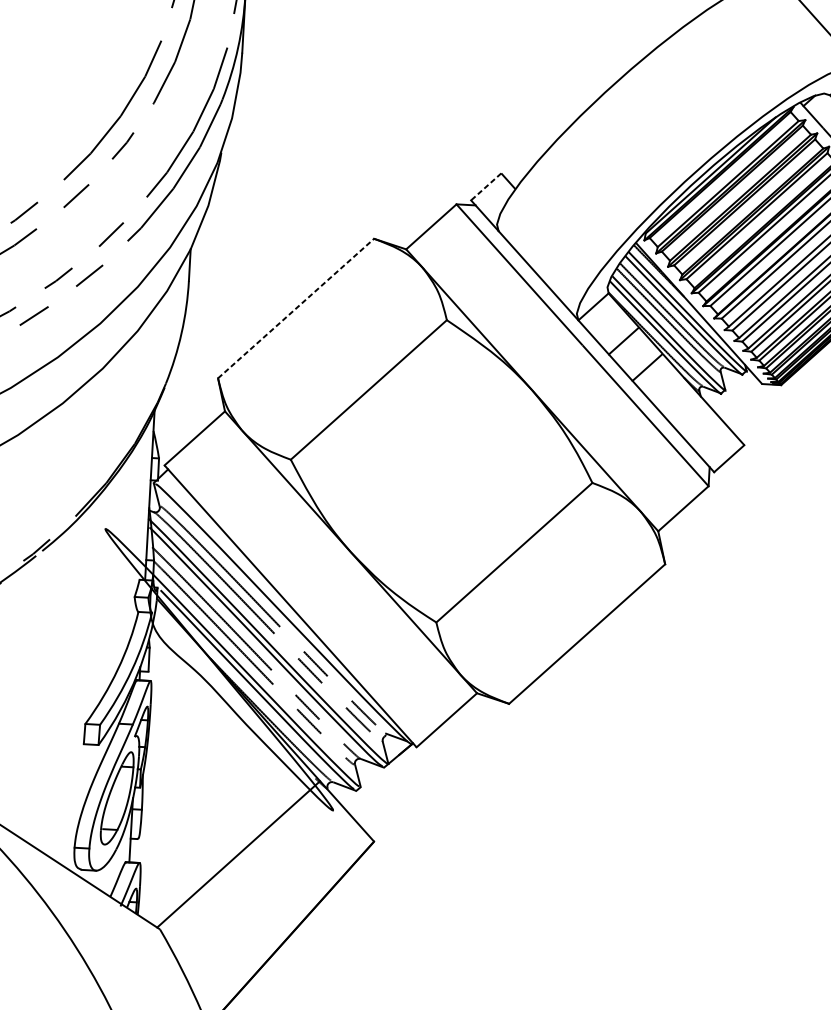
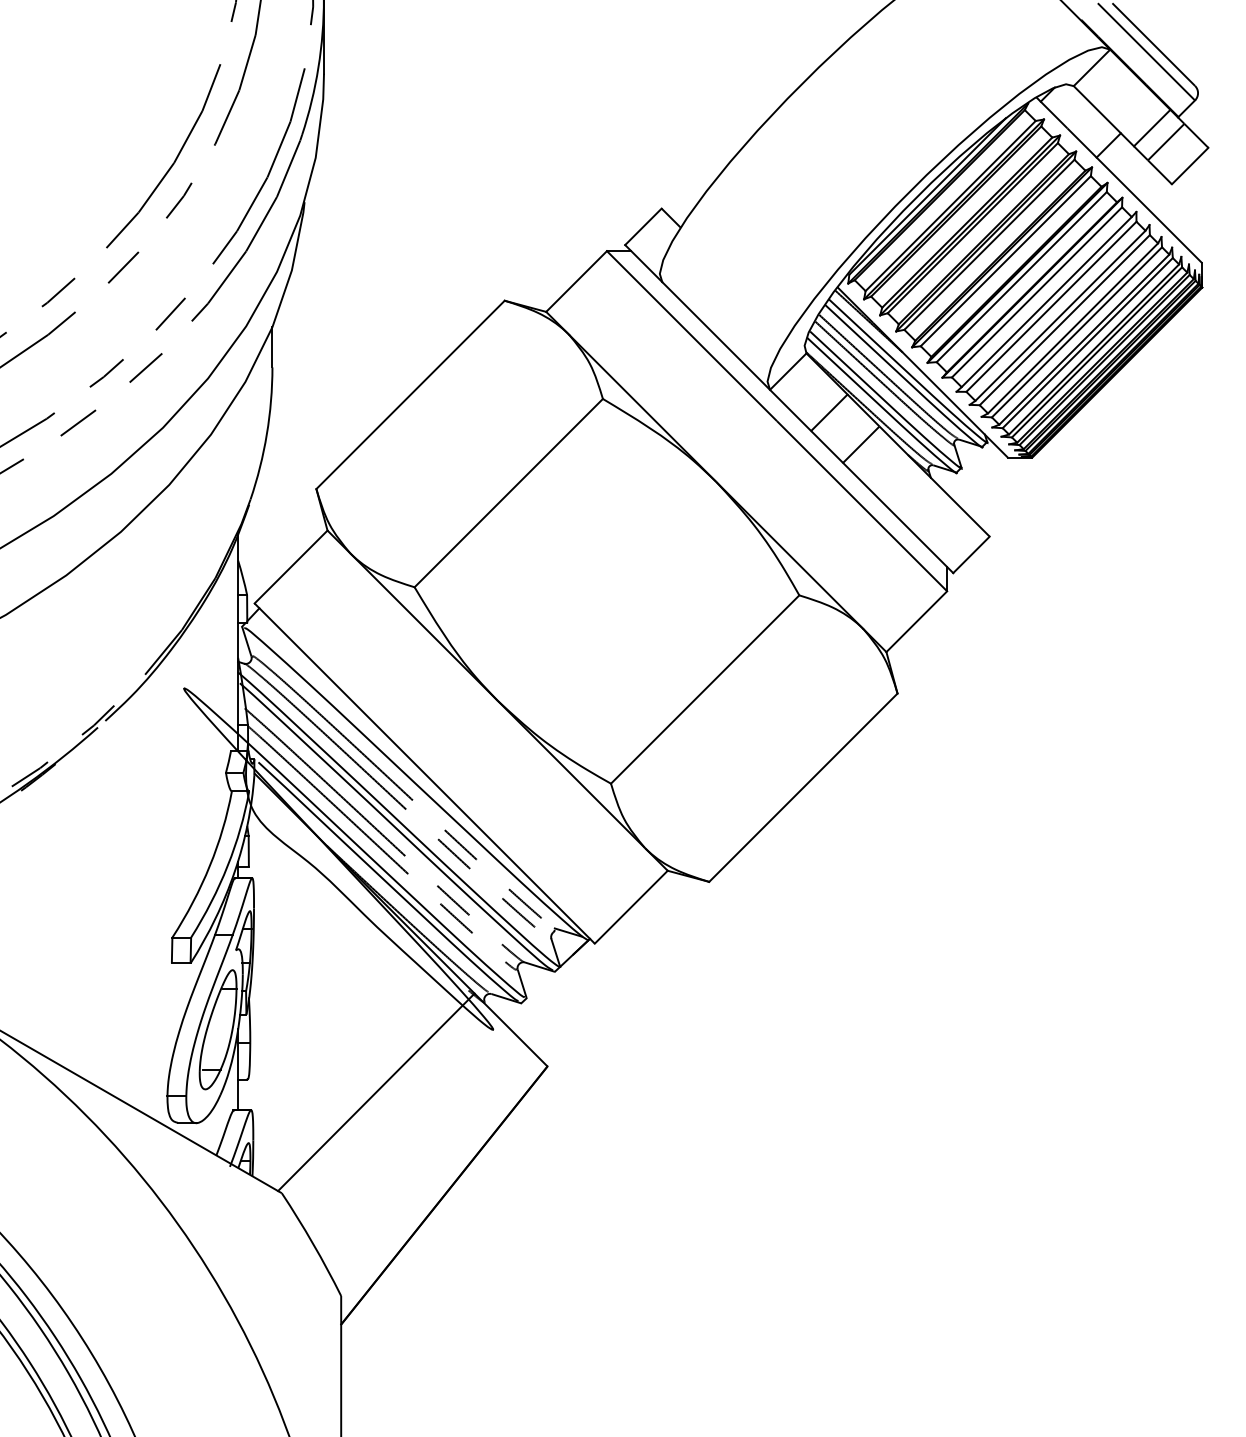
line: (486, 186) -> (643, 226), dashed -> solid
line: (296, 308) -> (410, 394), dashed -> solid

